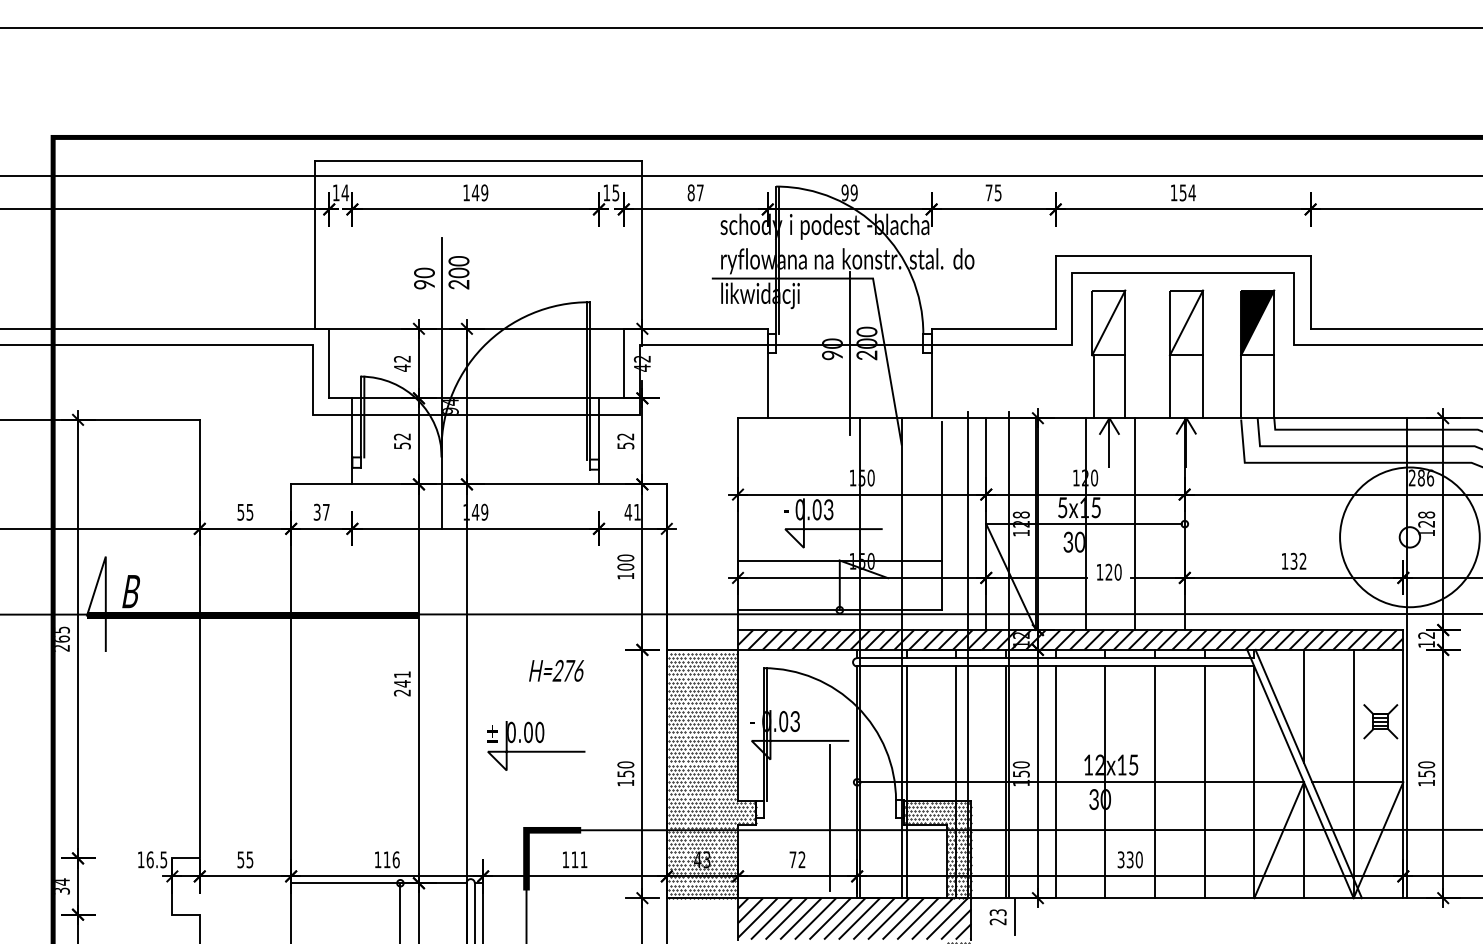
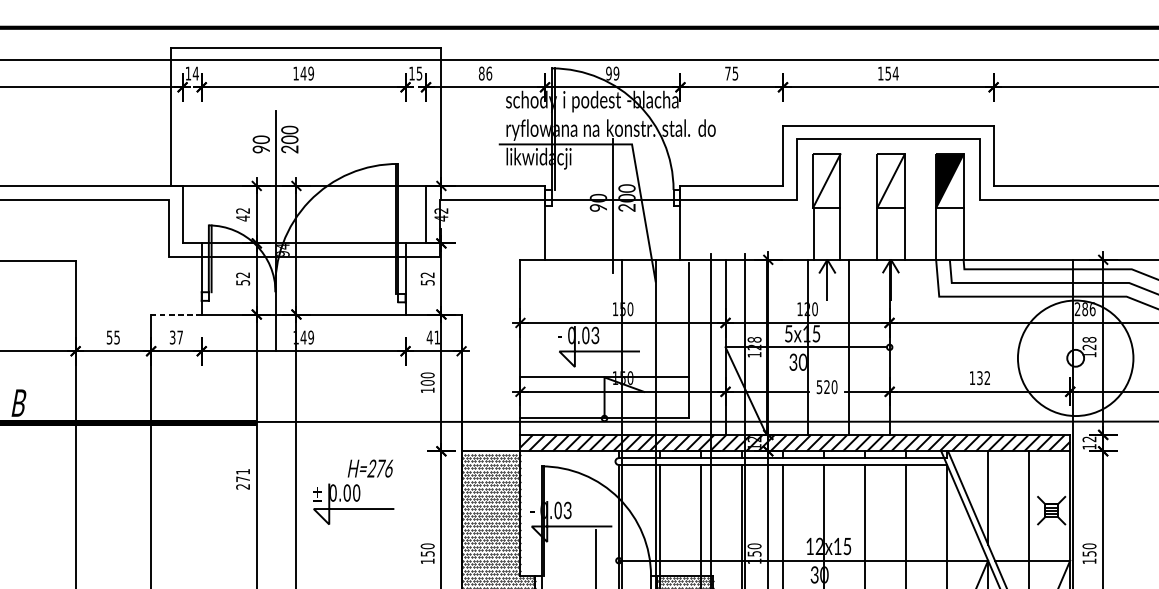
text: (699, 192) -> (488, 73), 87 -> 86
line: (321, 484) -> (176, 314), solid -> dashed
text: (1099, 572) -> (819, 387), 120 -> 520
text: (402, 683) -> (243, 479), 241 -> 271
part: (536, 745) -> (353, 503), moved

